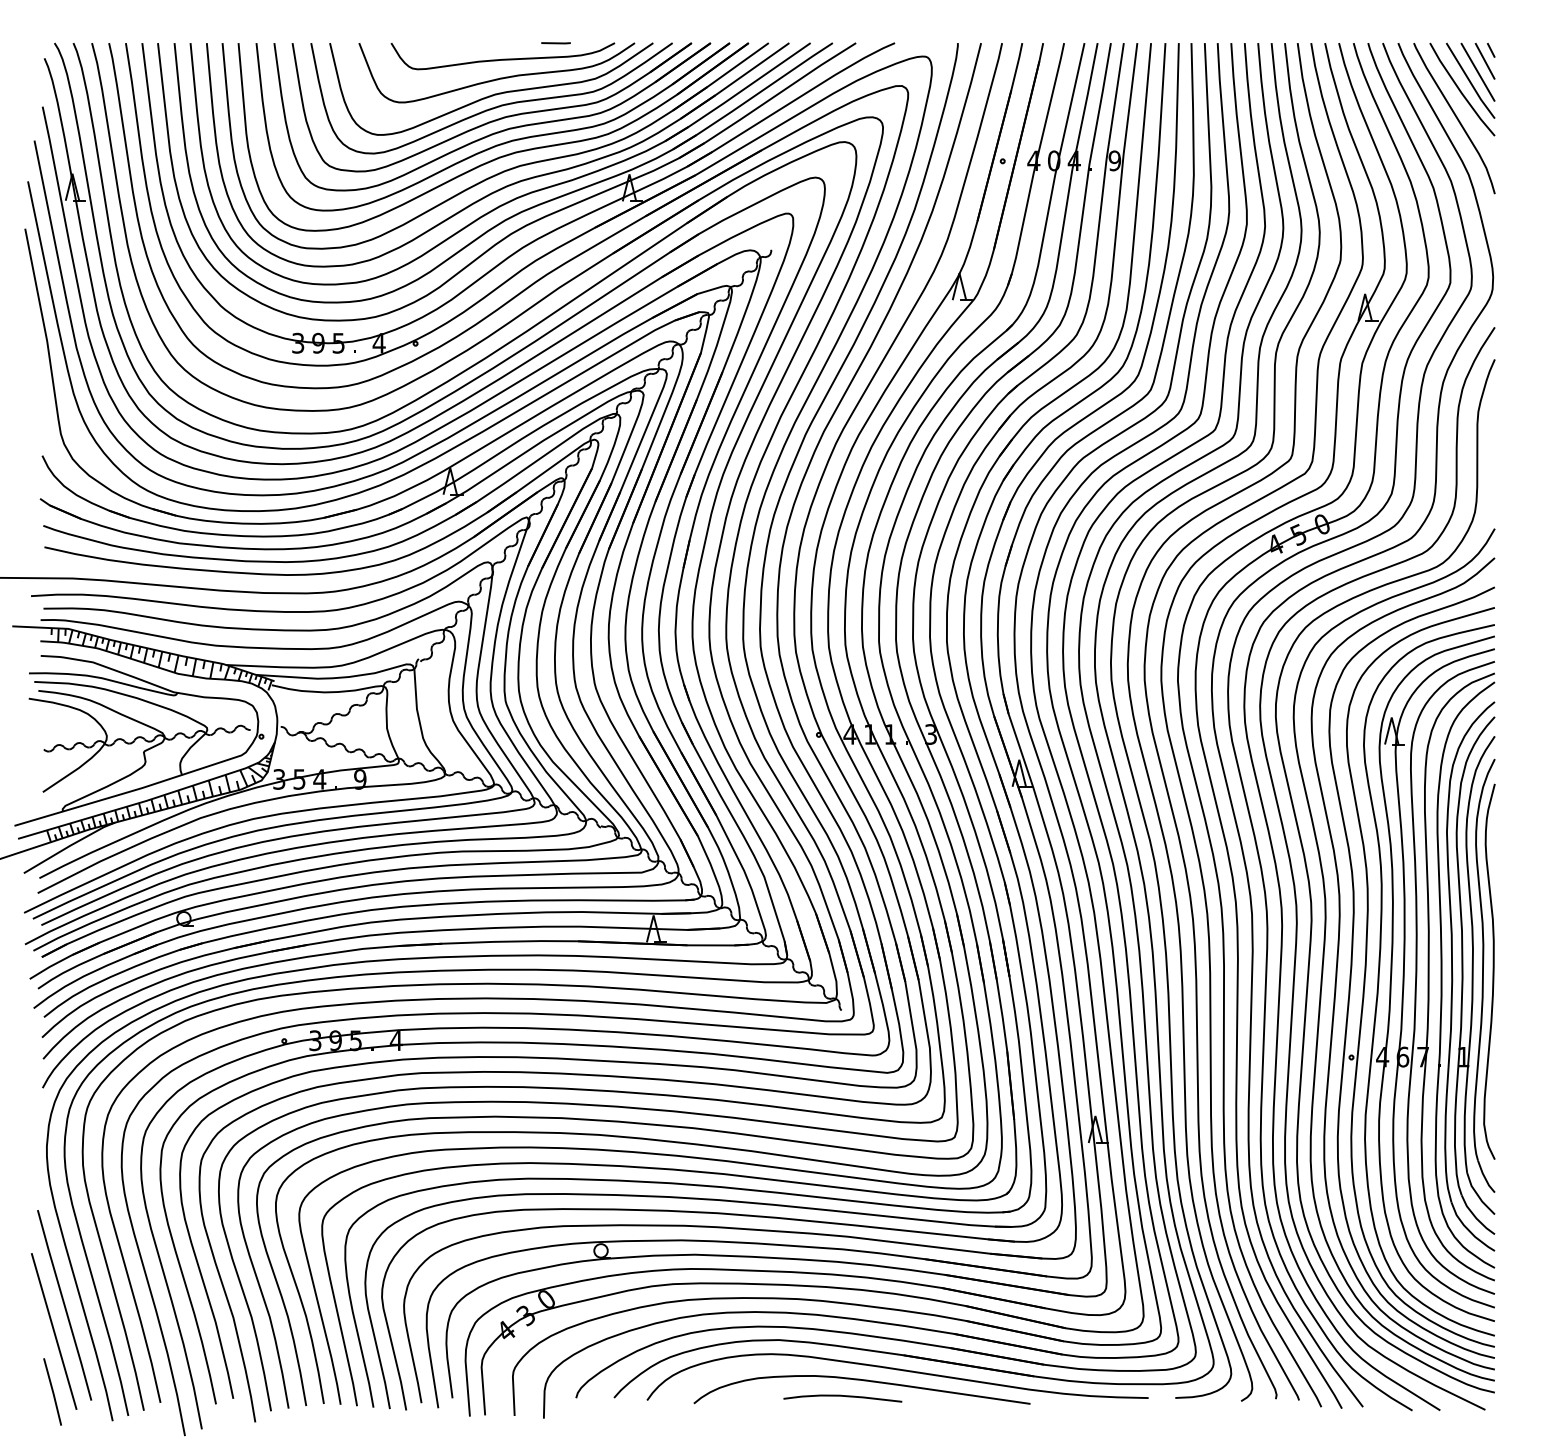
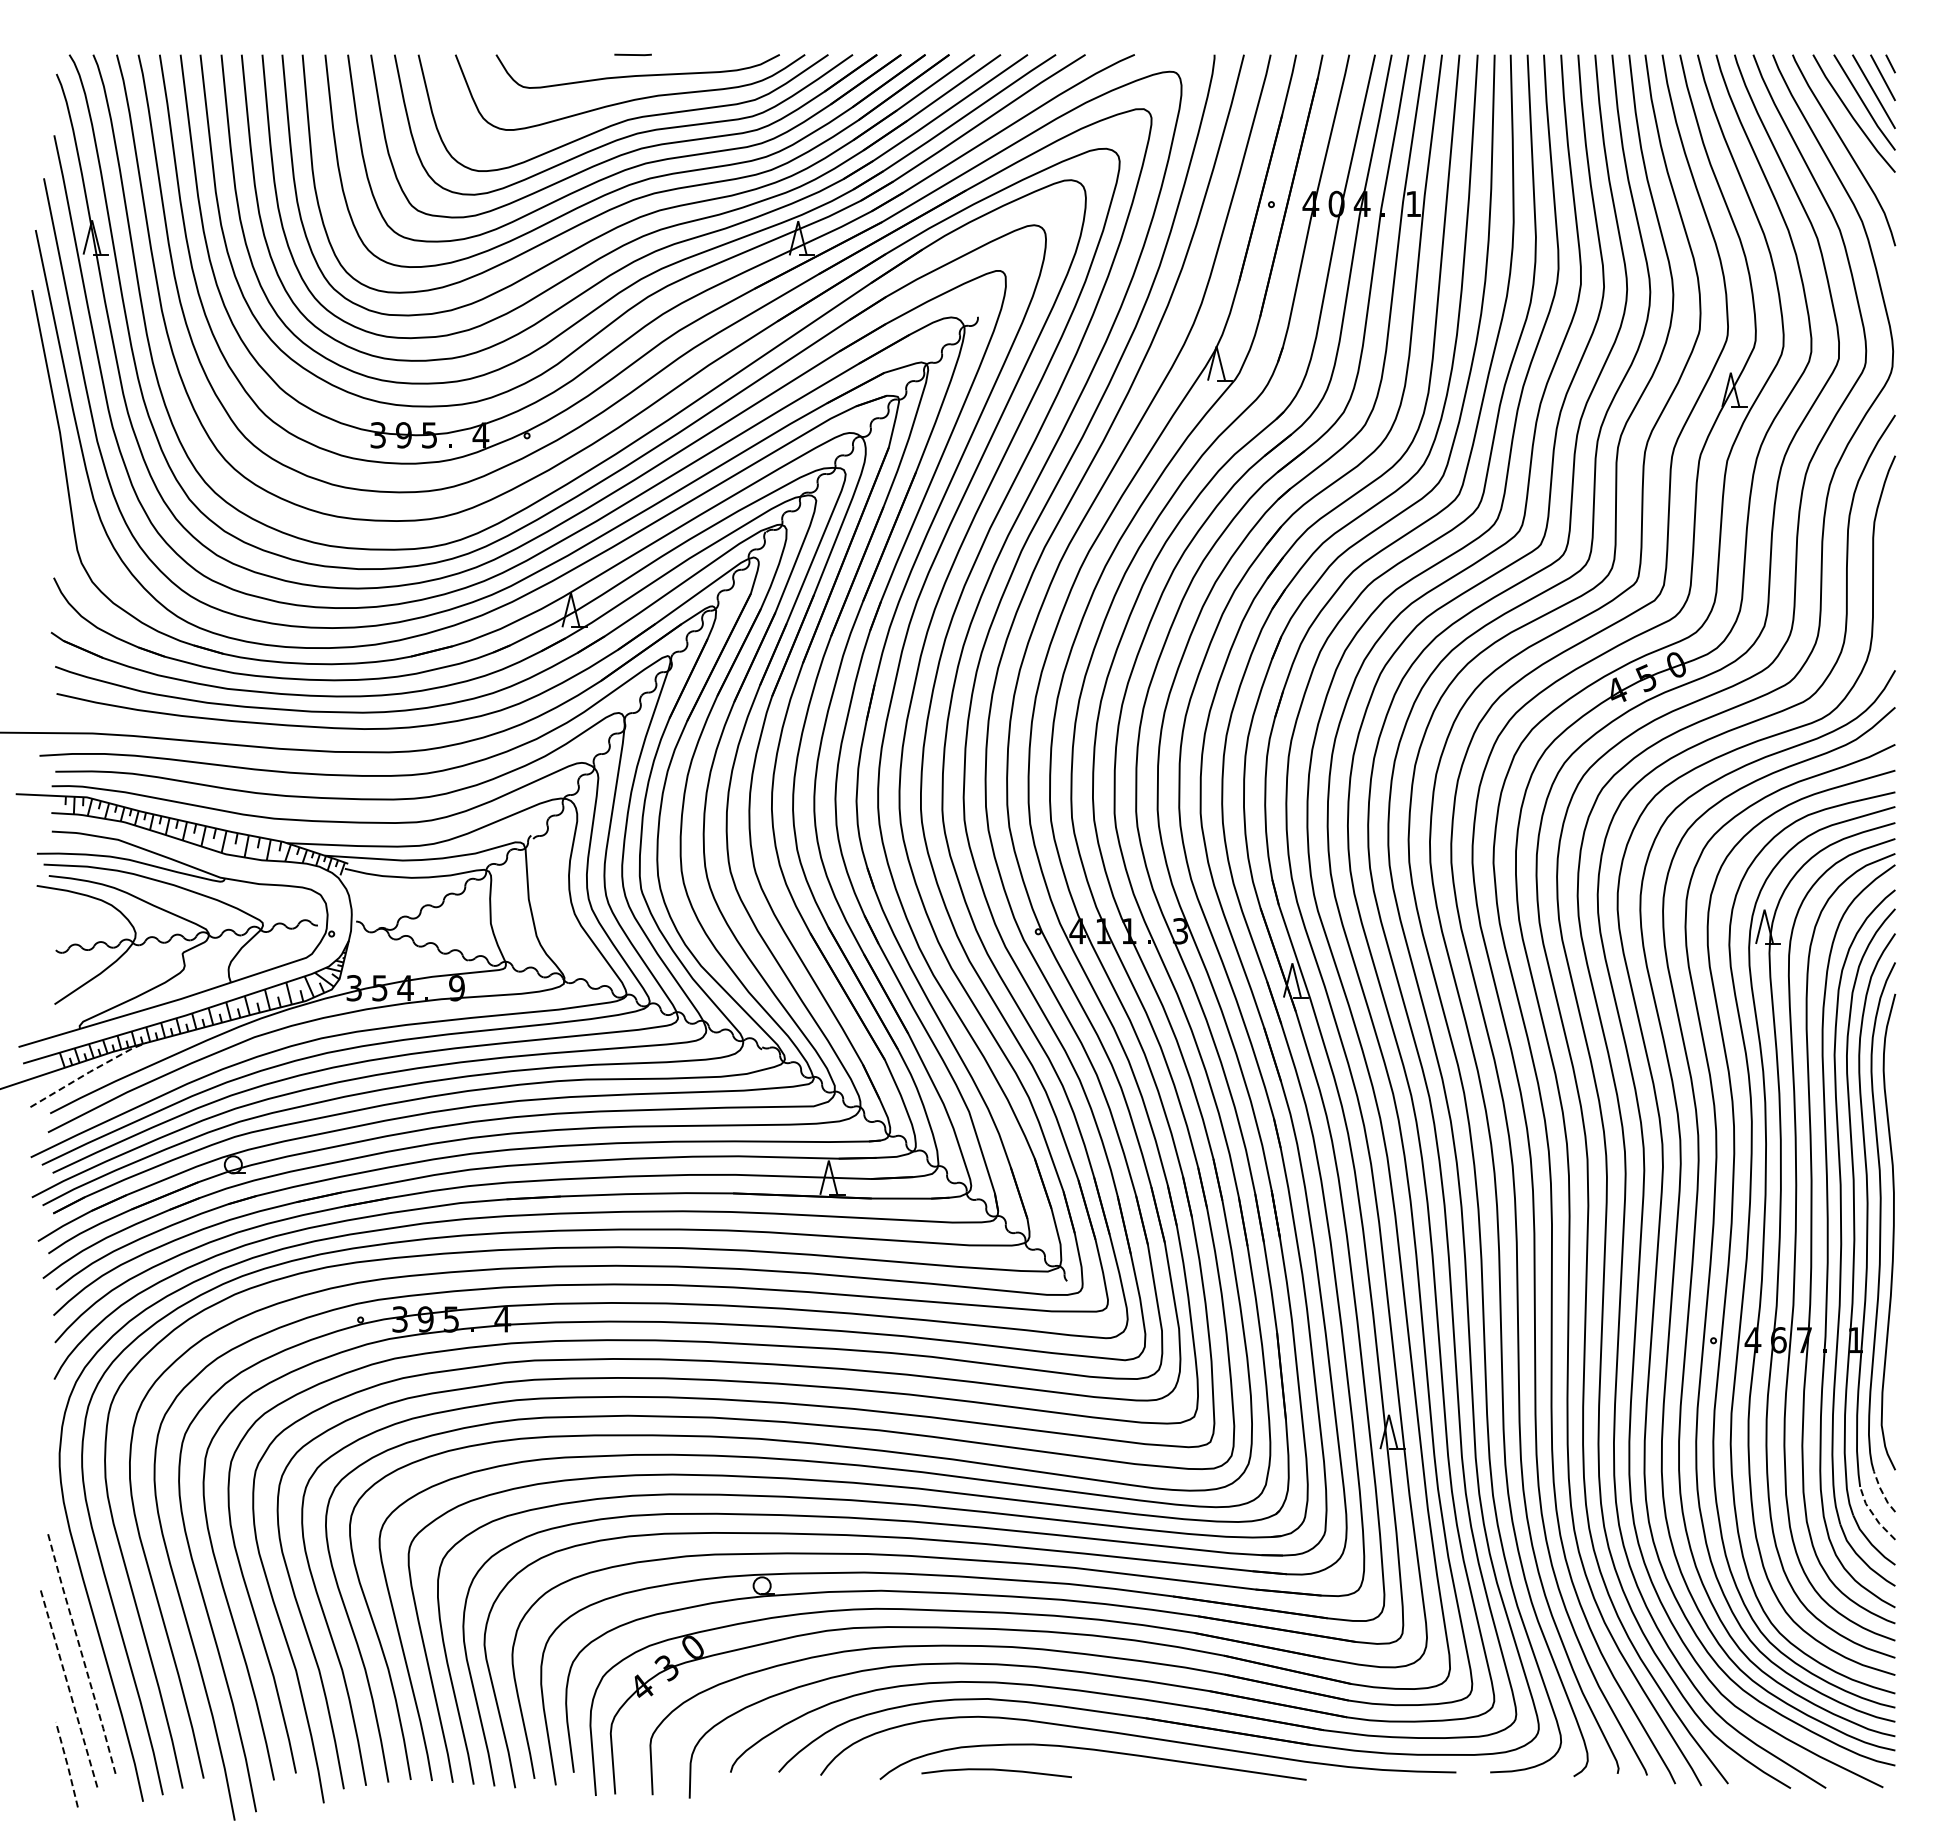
line: (555, 42) -> (632, 54), moved
text: (1114, 160) -> (1413, 203), 9 -> 1
line: (69, 845) -> (88, 1072), solid -> dashed
line: (1484, 1177) -> (1882, 1492), solid -> dashed
line: (1477, 1195) -> (1873, 1515), solid -> dashed
line: (64, 1305) -> (82, 1655), solid -> dashed
line: (53, 1331) -> (68, 1687), solid -> dashed
line: (53, 1391) -> (67, 1764), solid -> dashed
curve: (842, 1396) -> (996, 1770), moved

